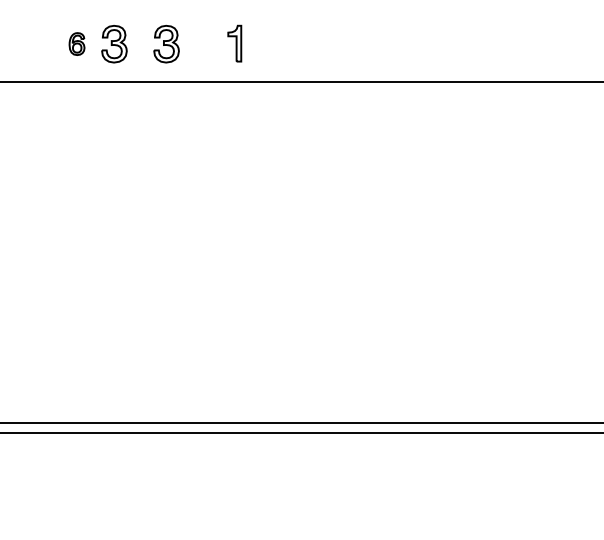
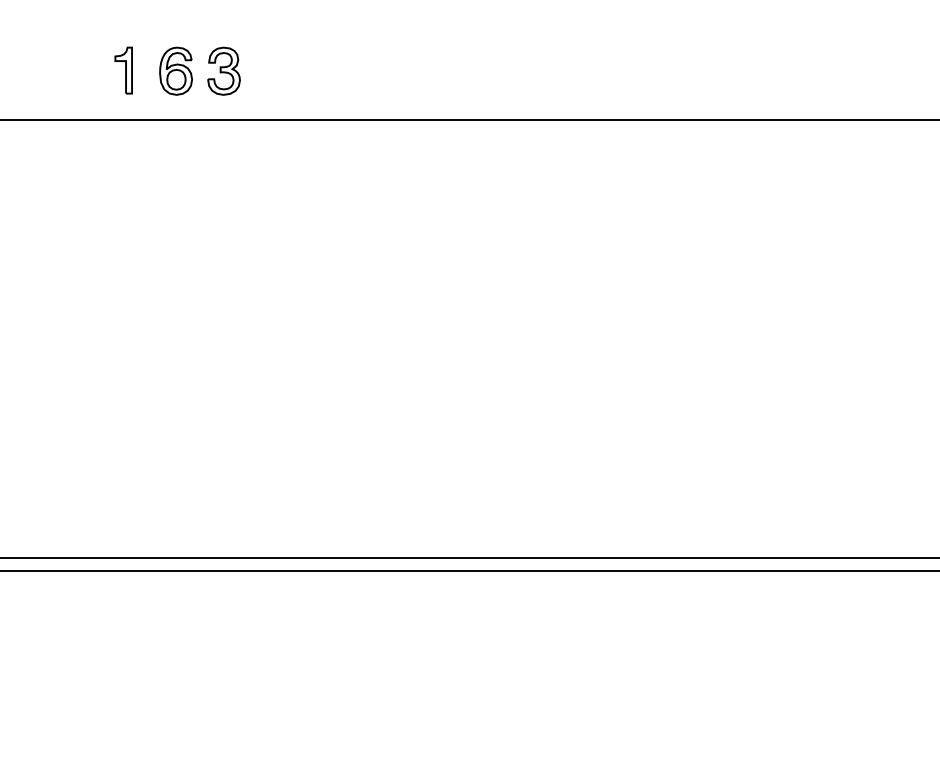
part: (76, 43) -> (175, 70), size x1.67
part: (166, 43) -> (290, 70), removed
part: (234, 43) -> (123, 70), moved

